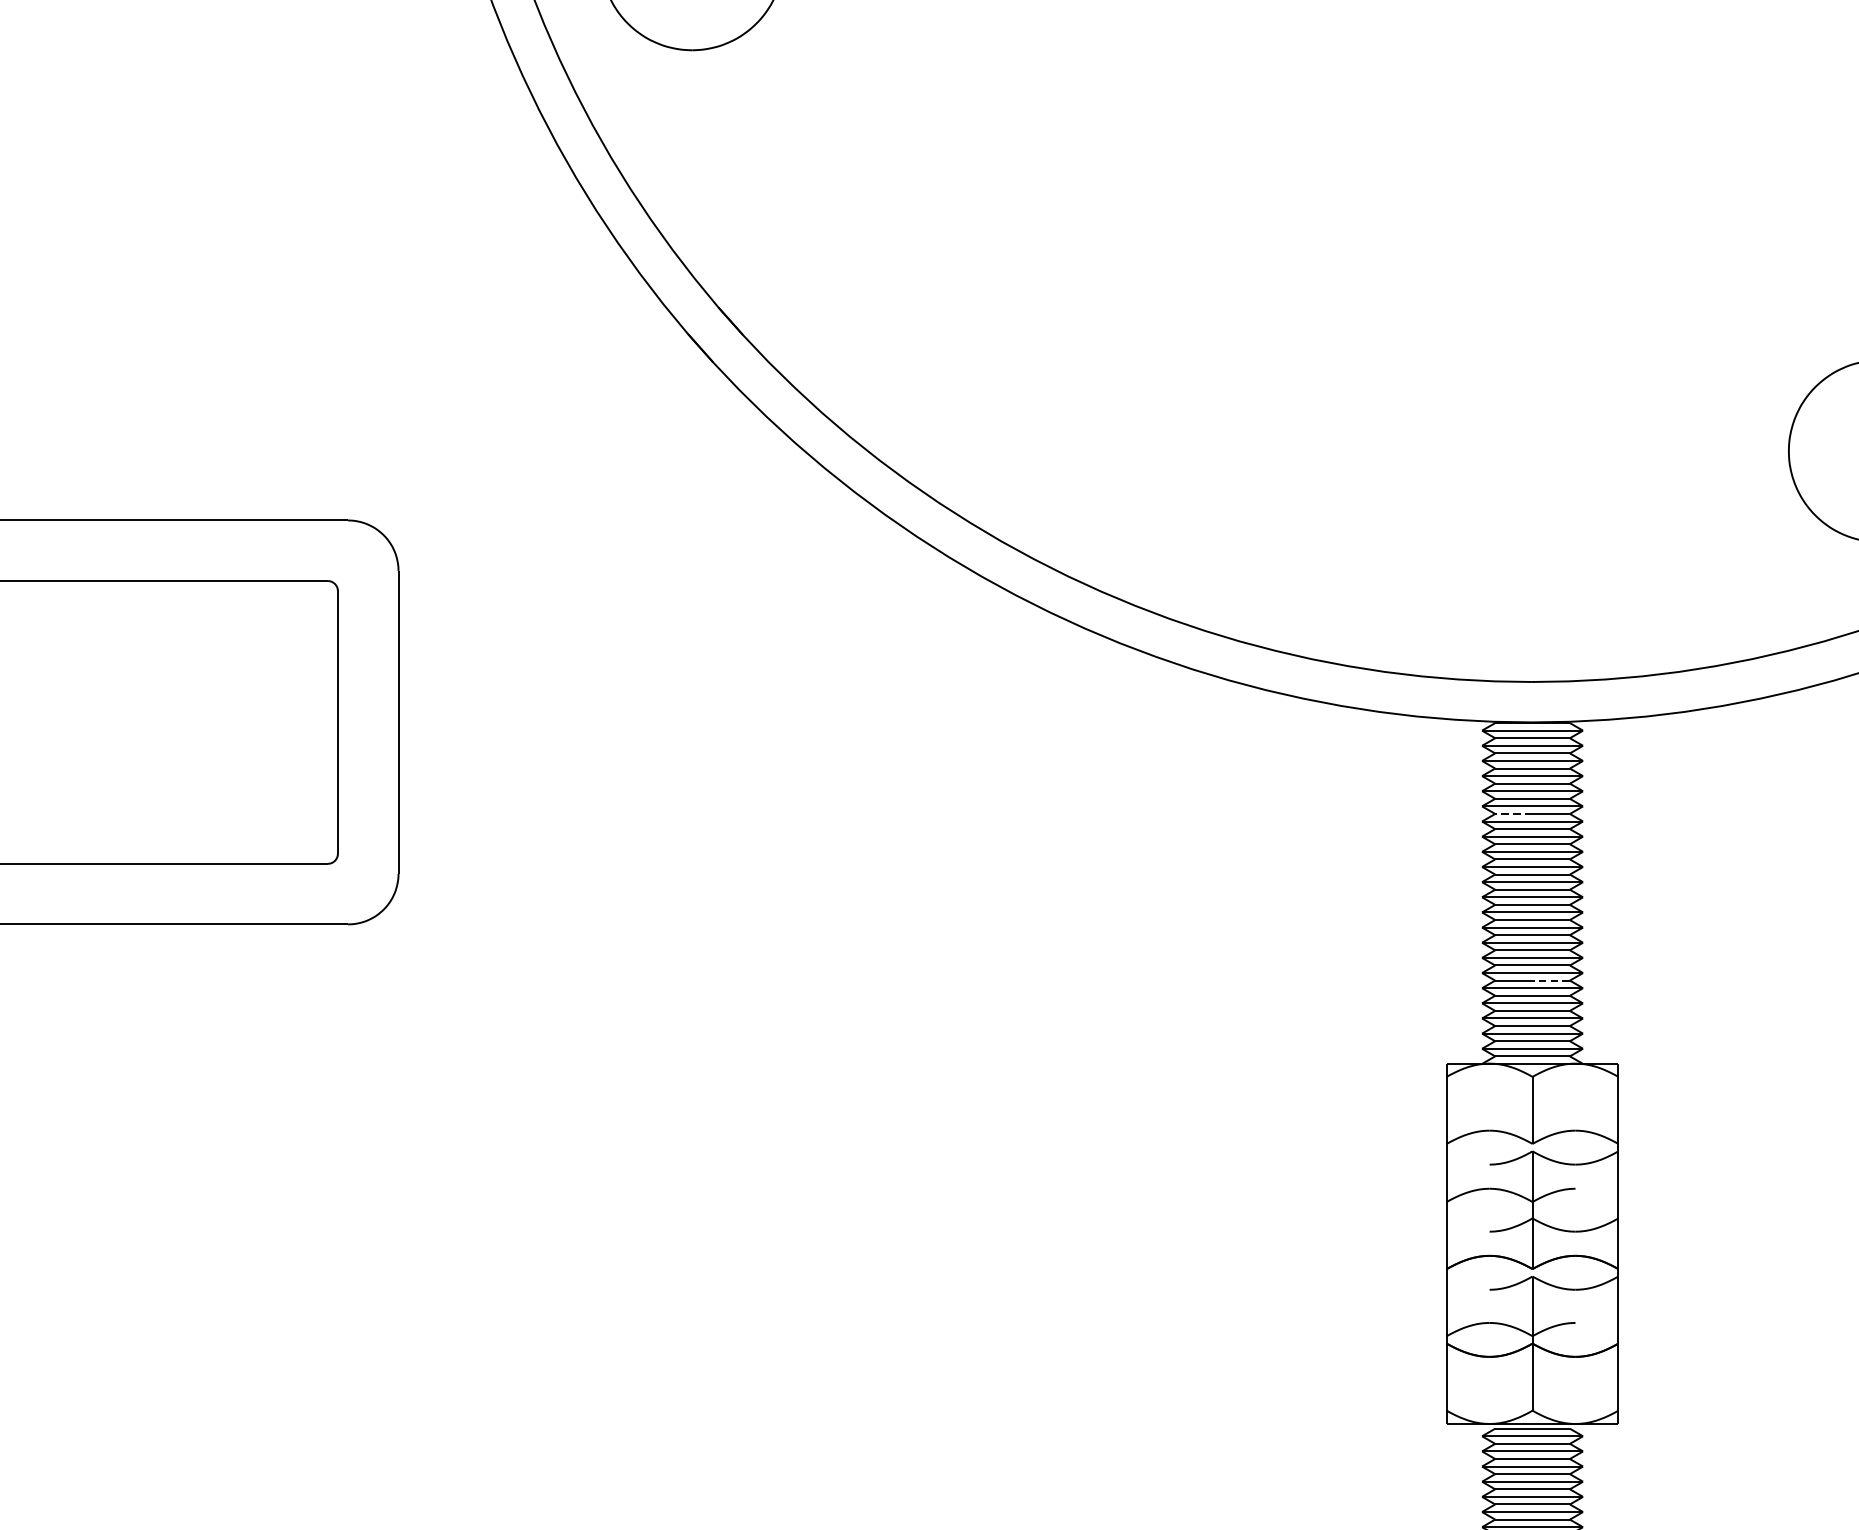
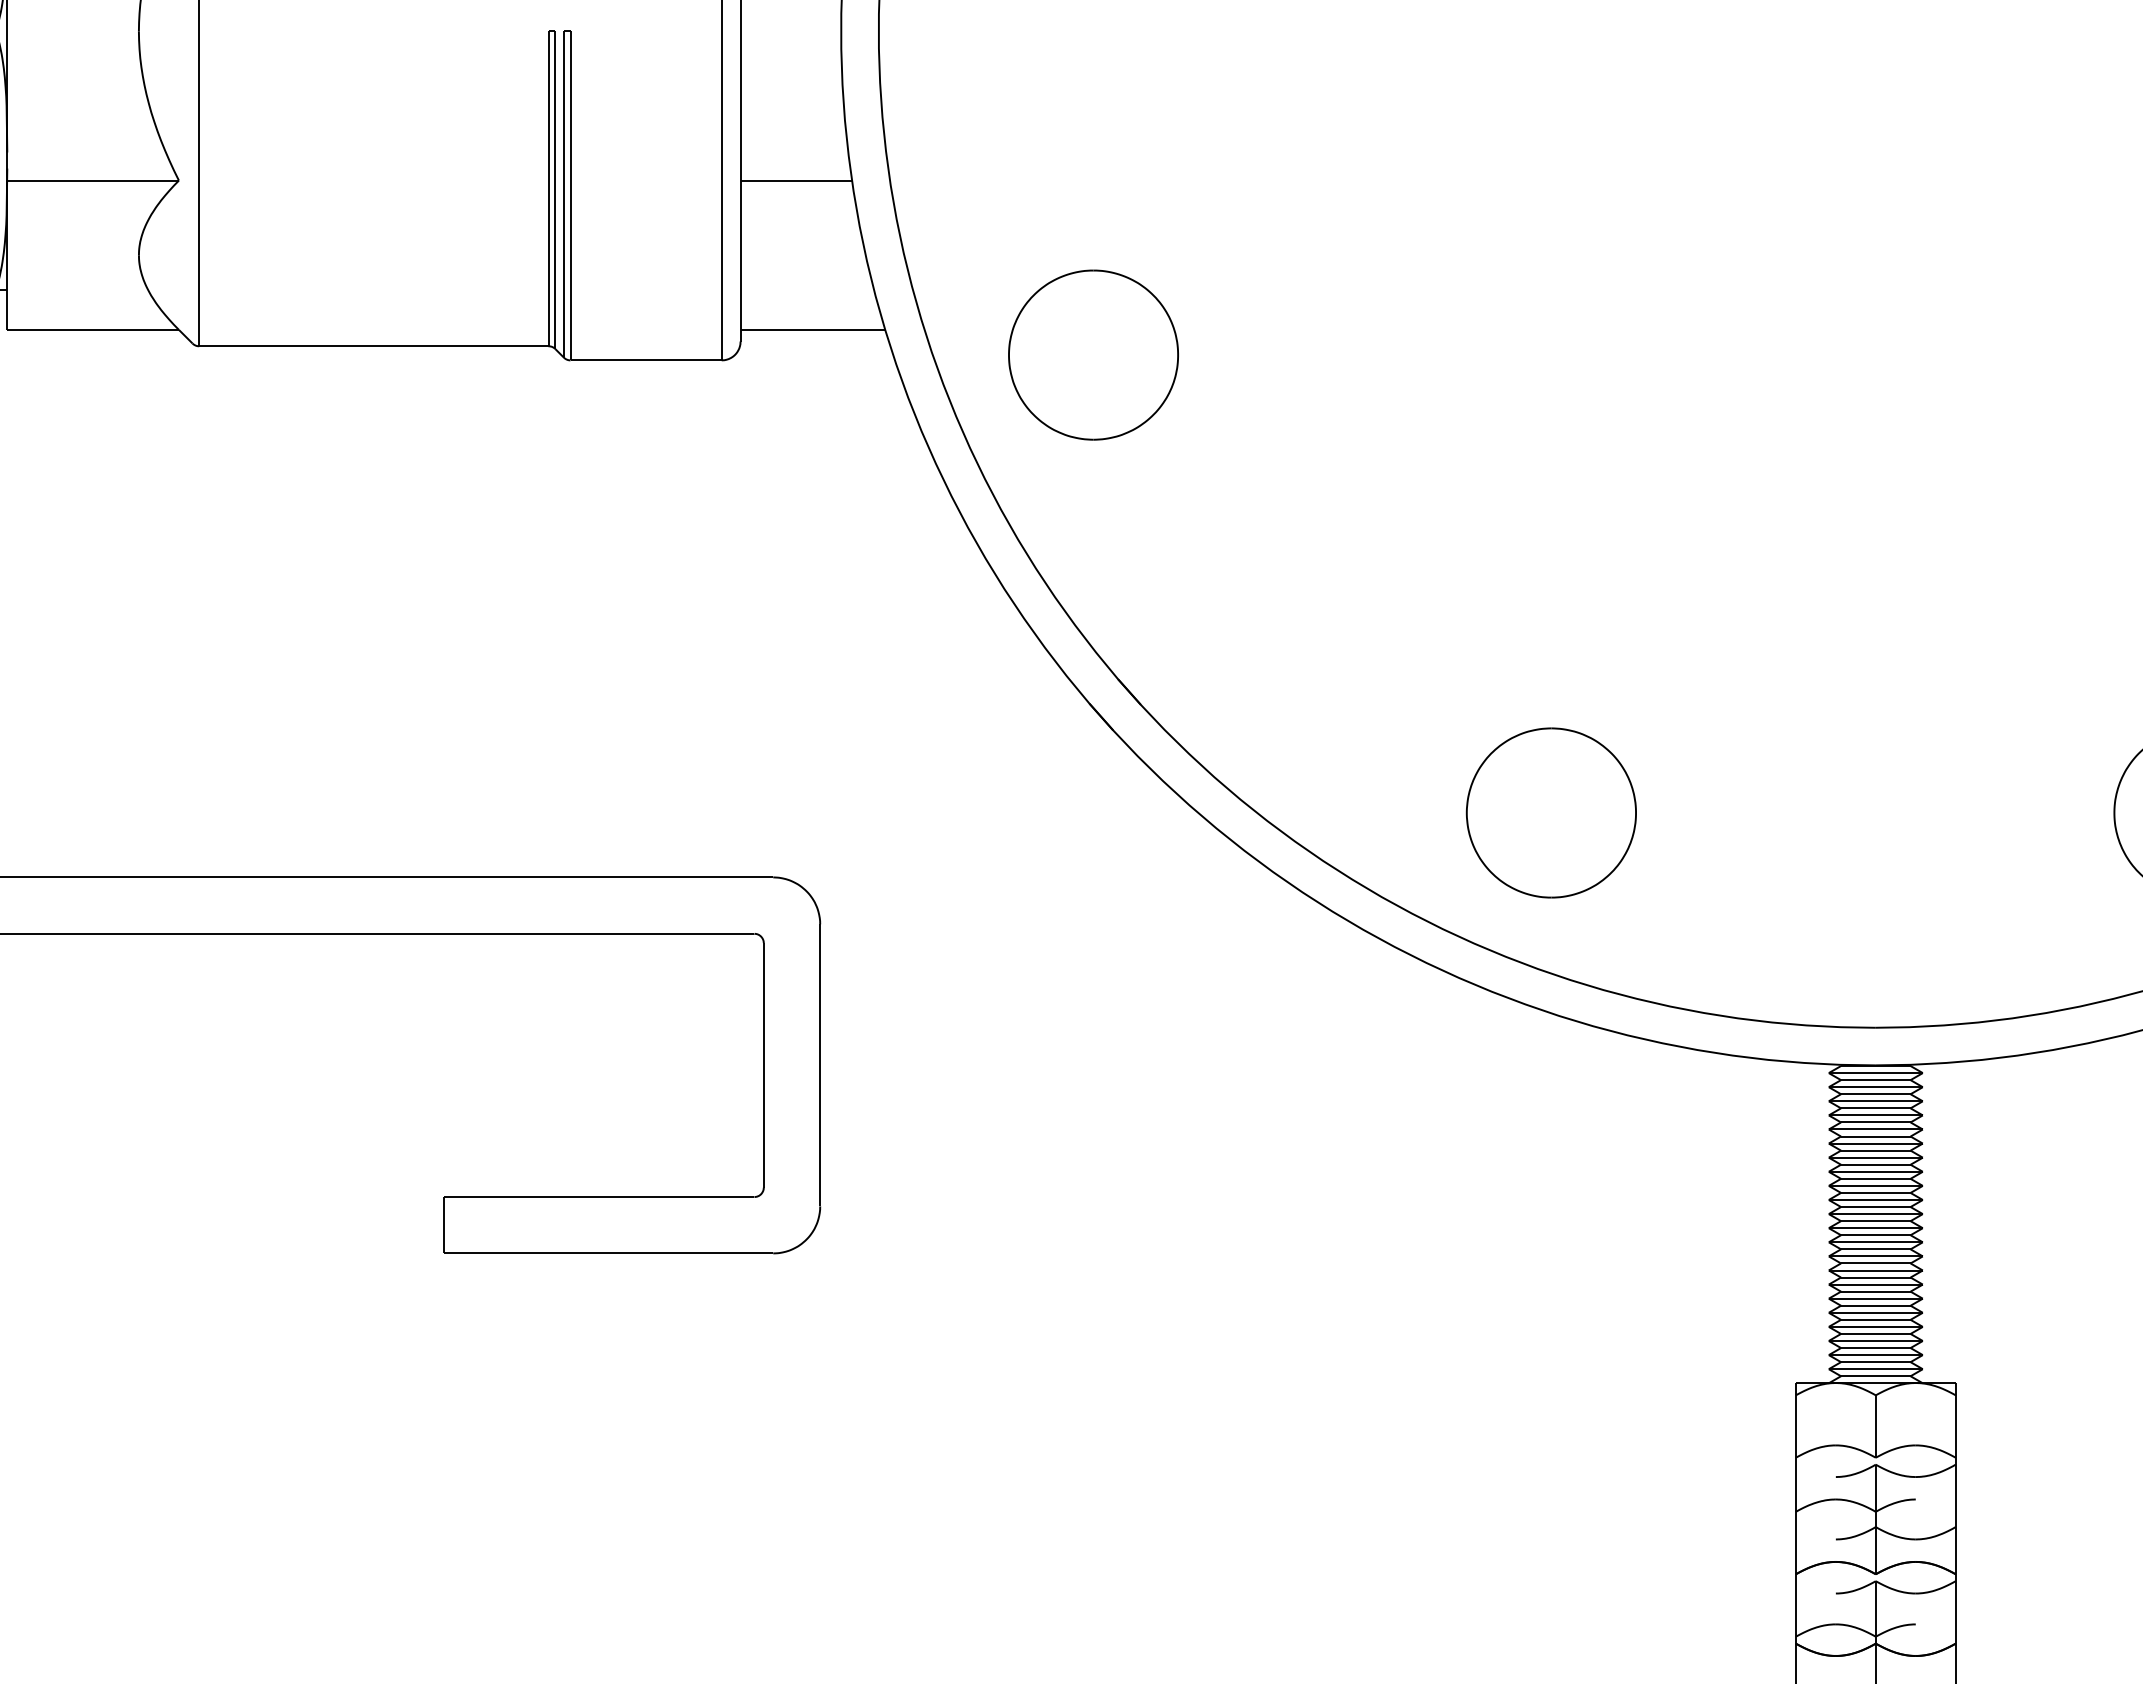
part: (1183, 450) -> (1550, 812), added
line: (1512, 813) -> (1857, 1150), dashed -> solid
line: (1550, 980) -> (1892, 1305), dashed -> solid

